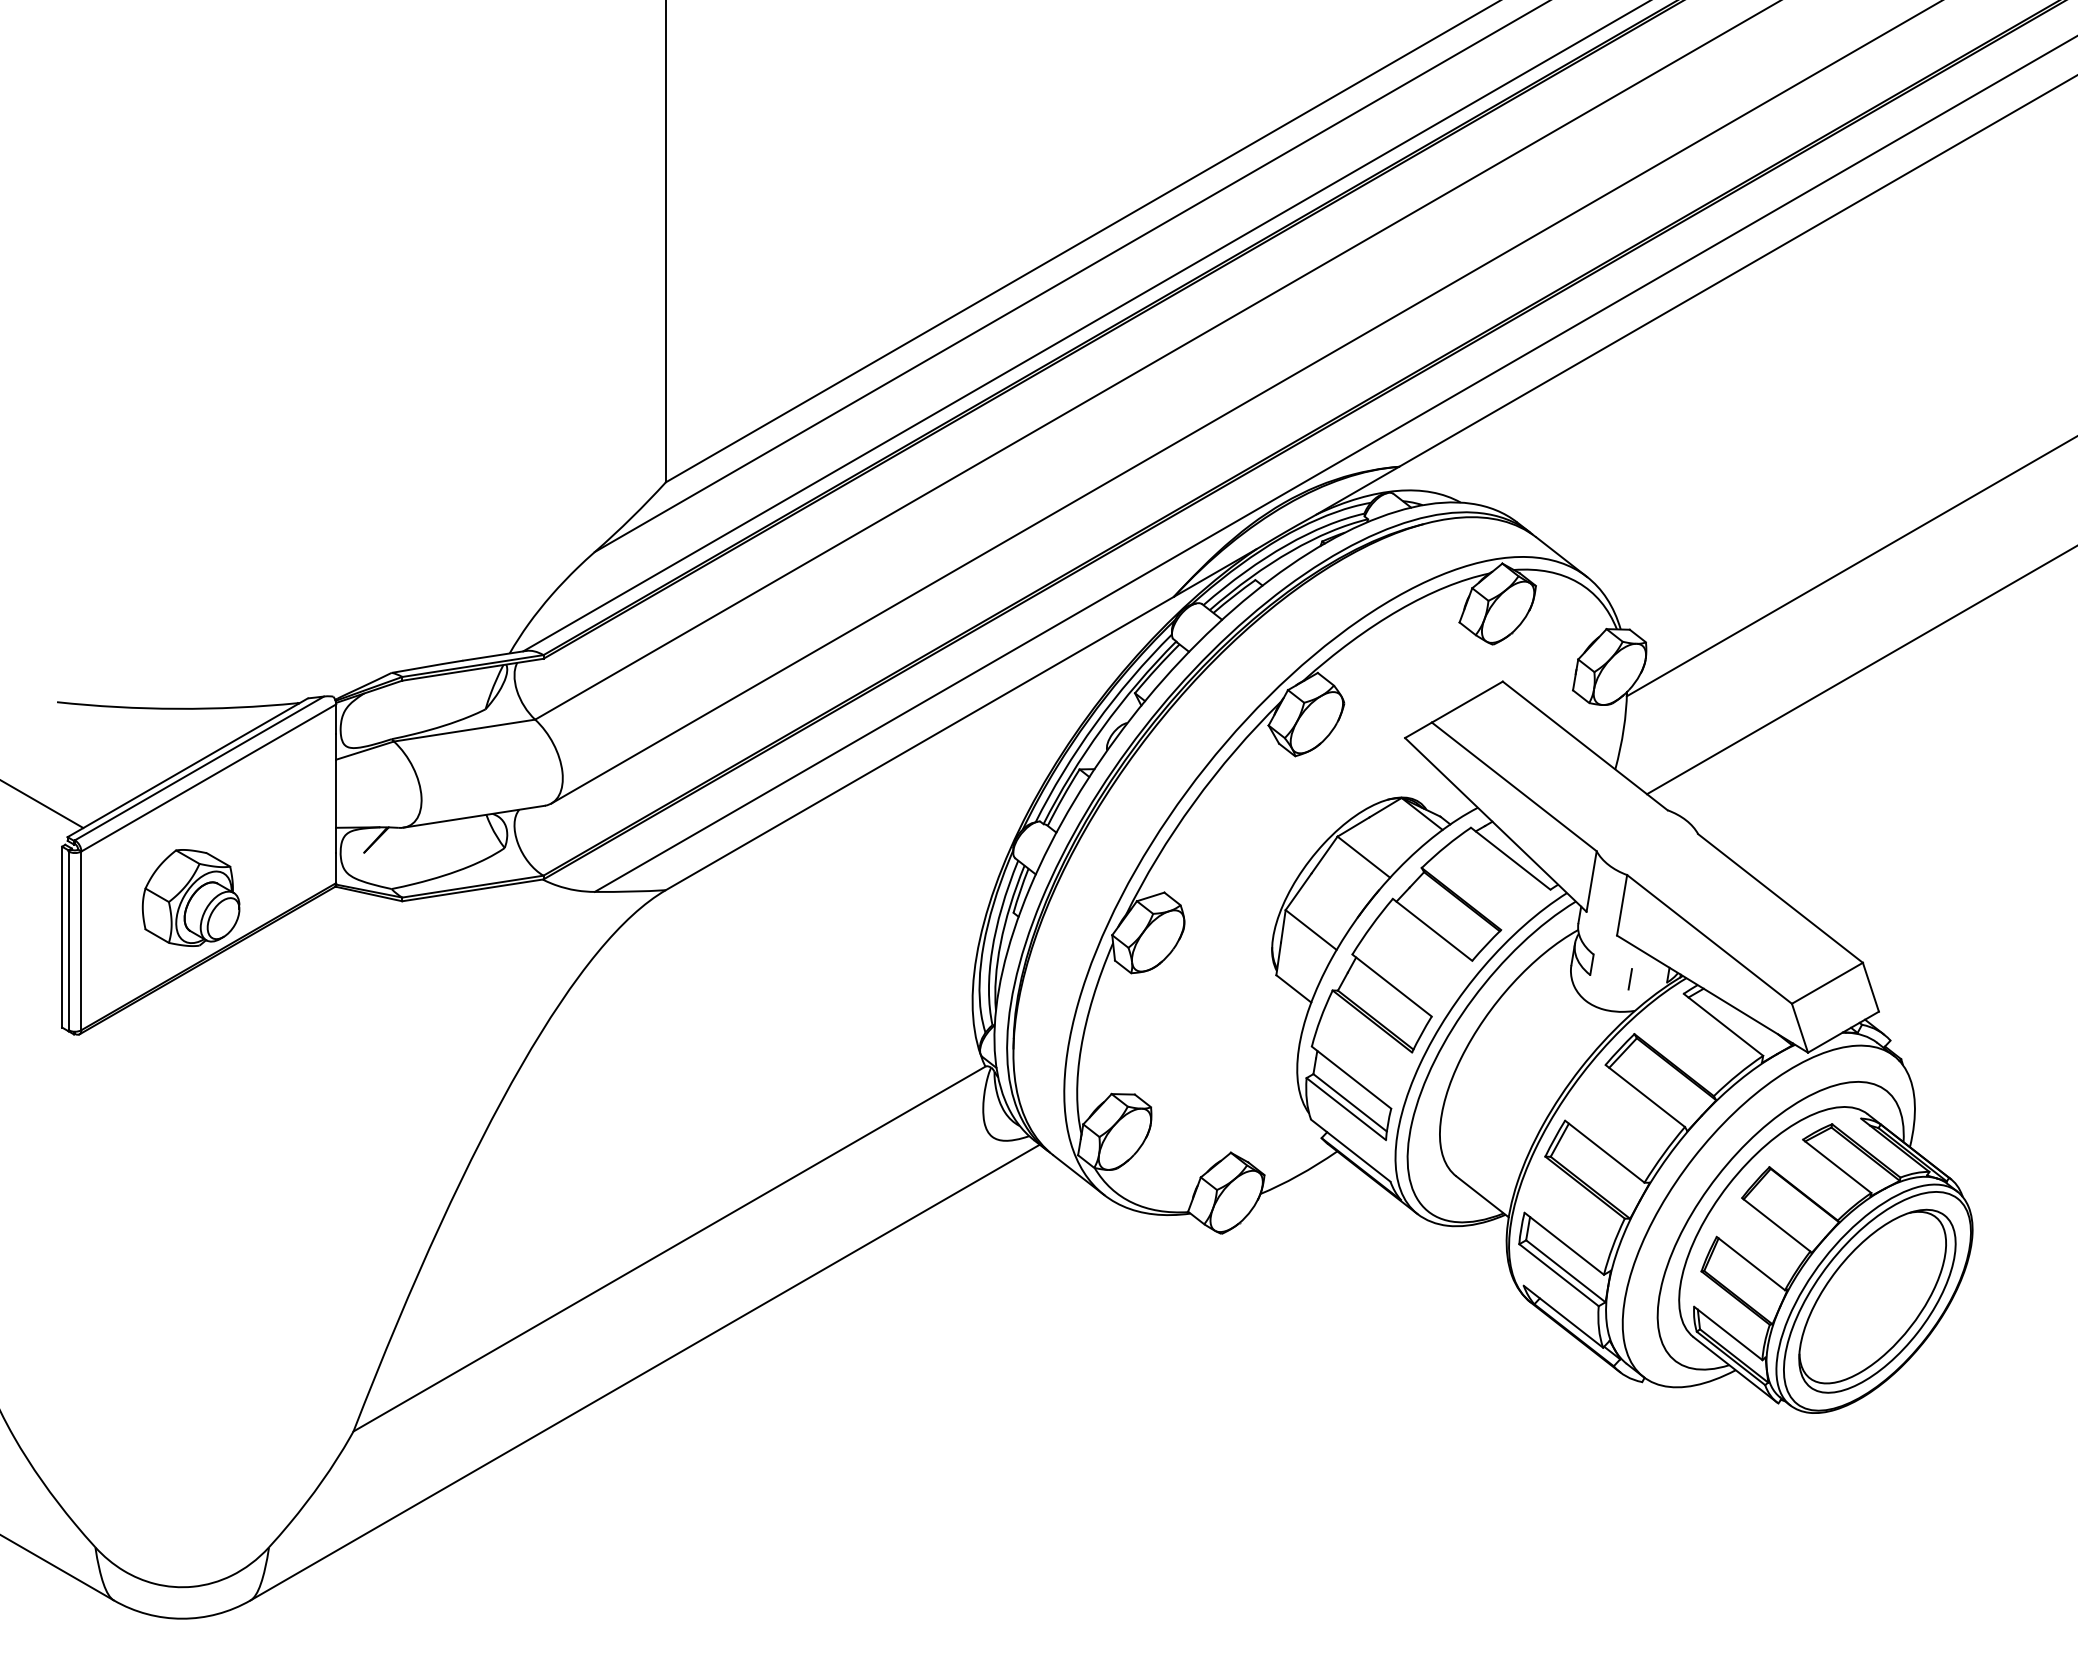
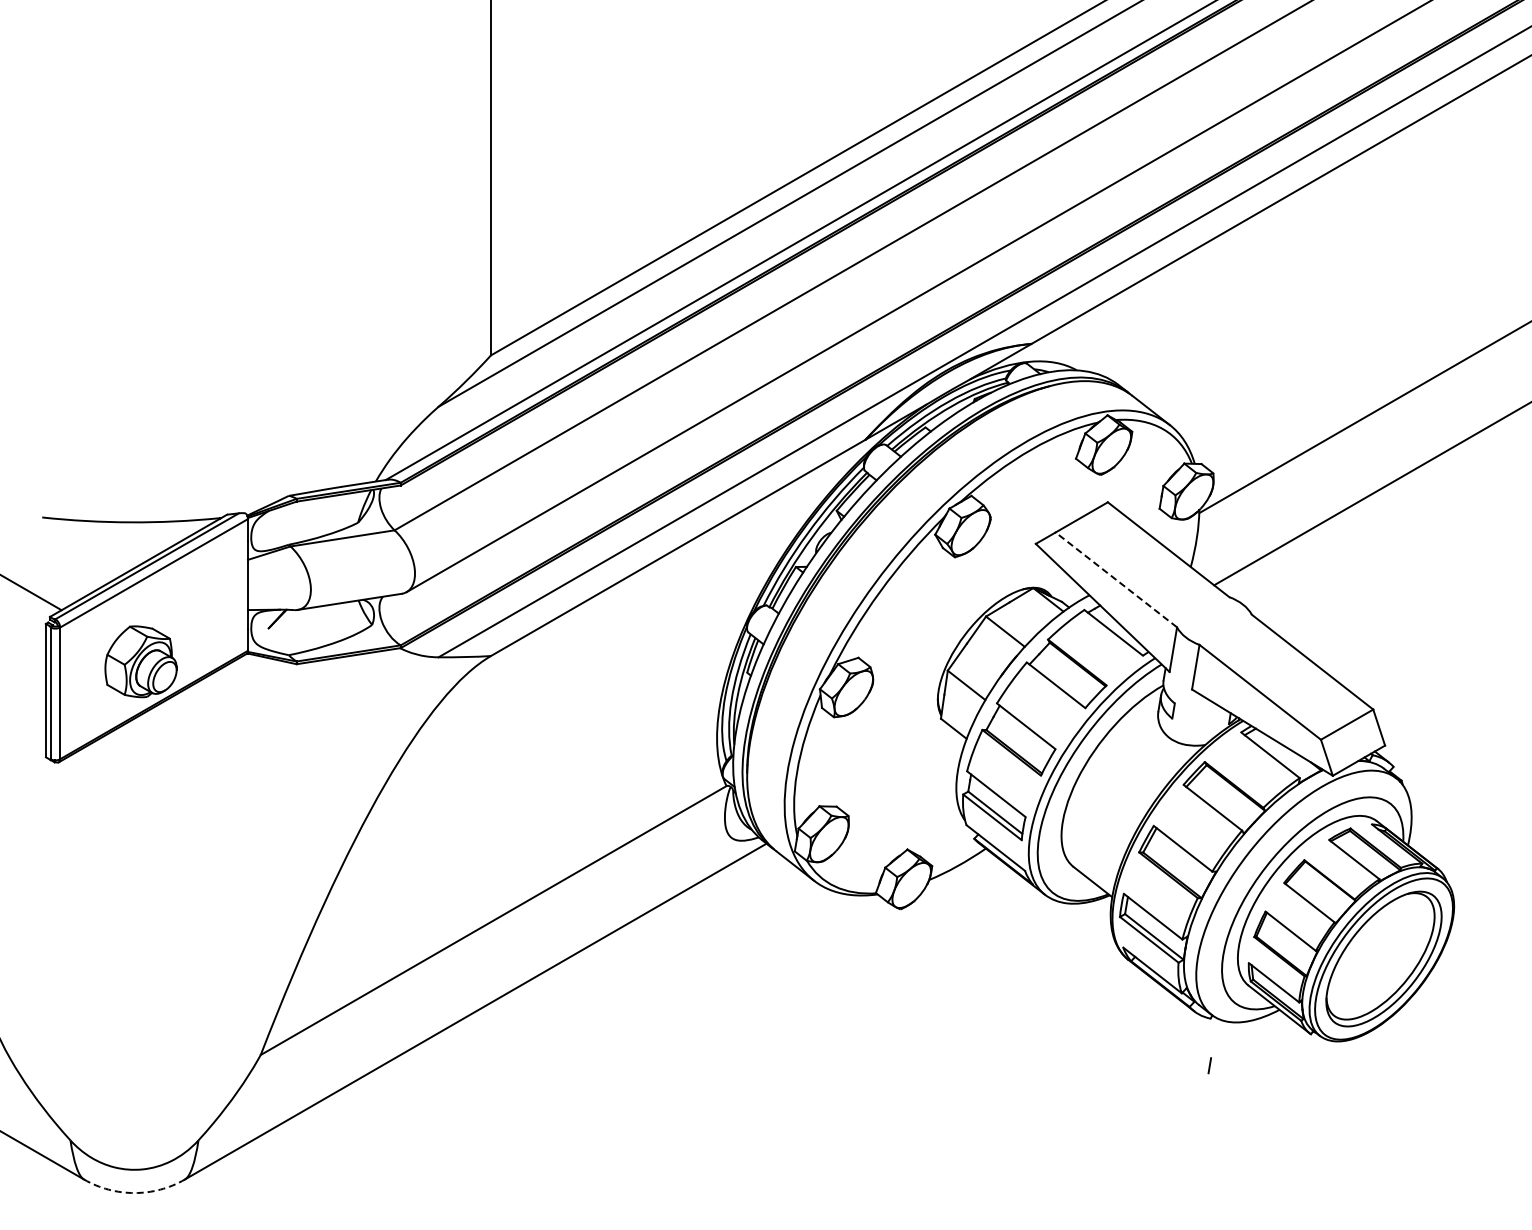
line: (1513, 786) -> (1115, 579), solid -> dashed
line: (1629, 978) -> (1209, 1065), moved
arc: (182, 1619) -> (134, 1193), solid -> dashed

